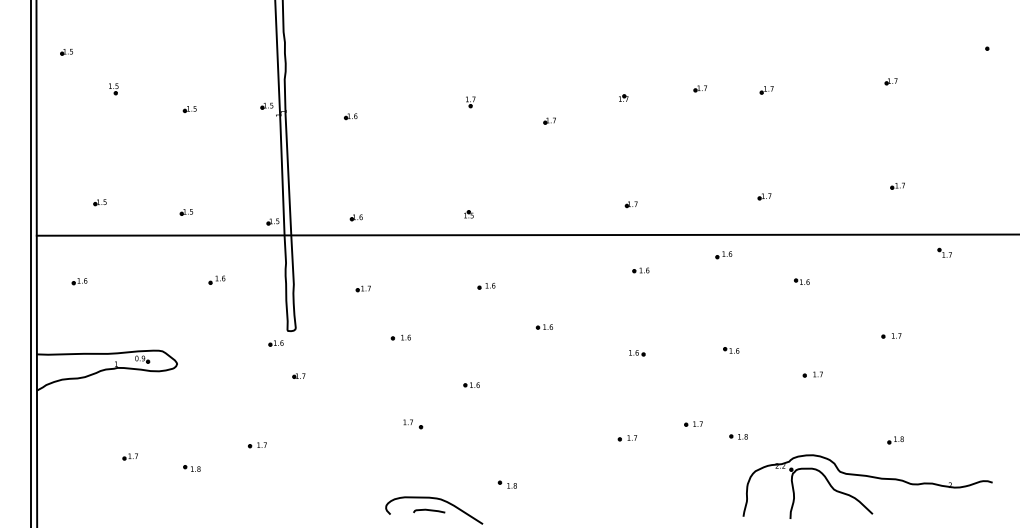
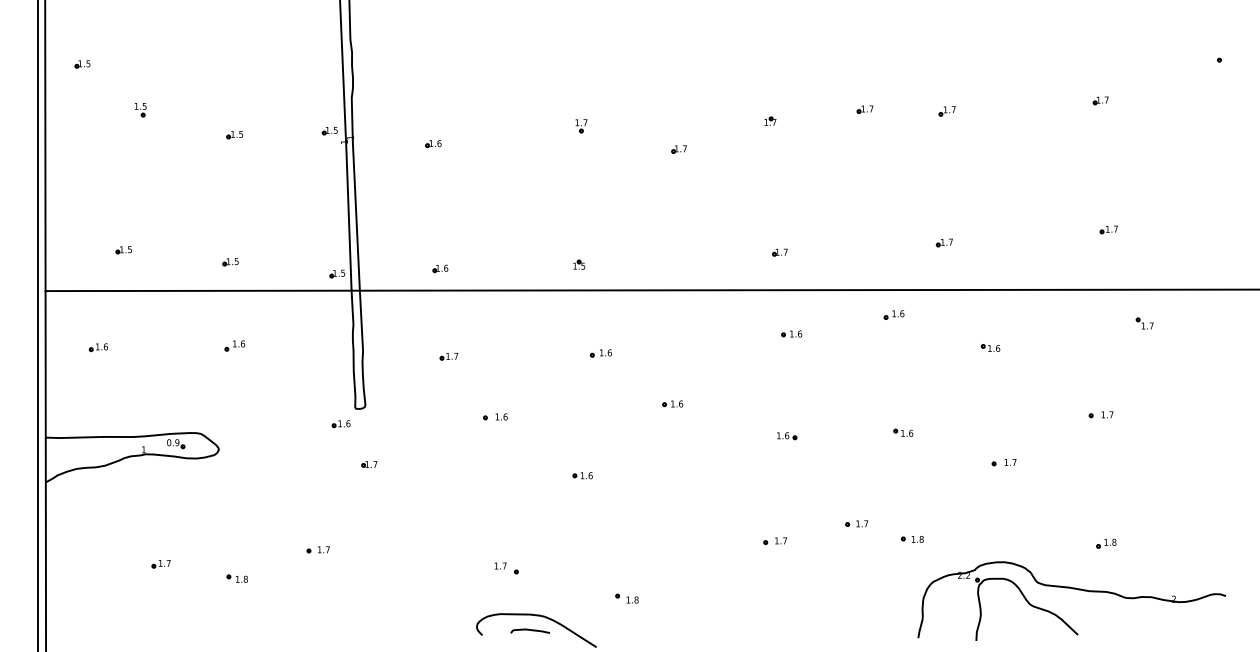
part: (944, 252) -> (1144, 322), moved
part: (216, 279) -> (234, 345), moved
part: (413, 424) -> (507, 568), moved

